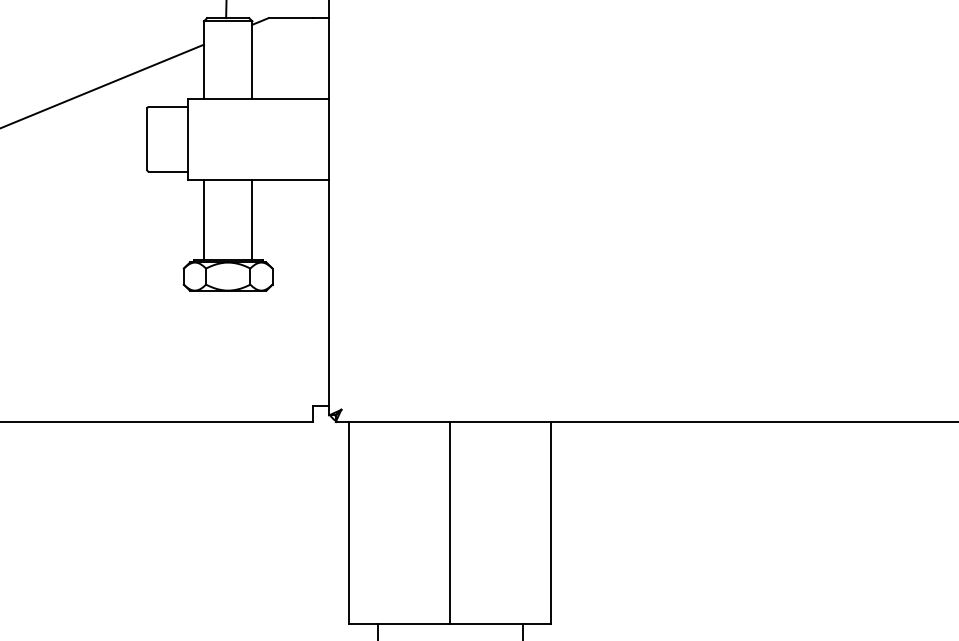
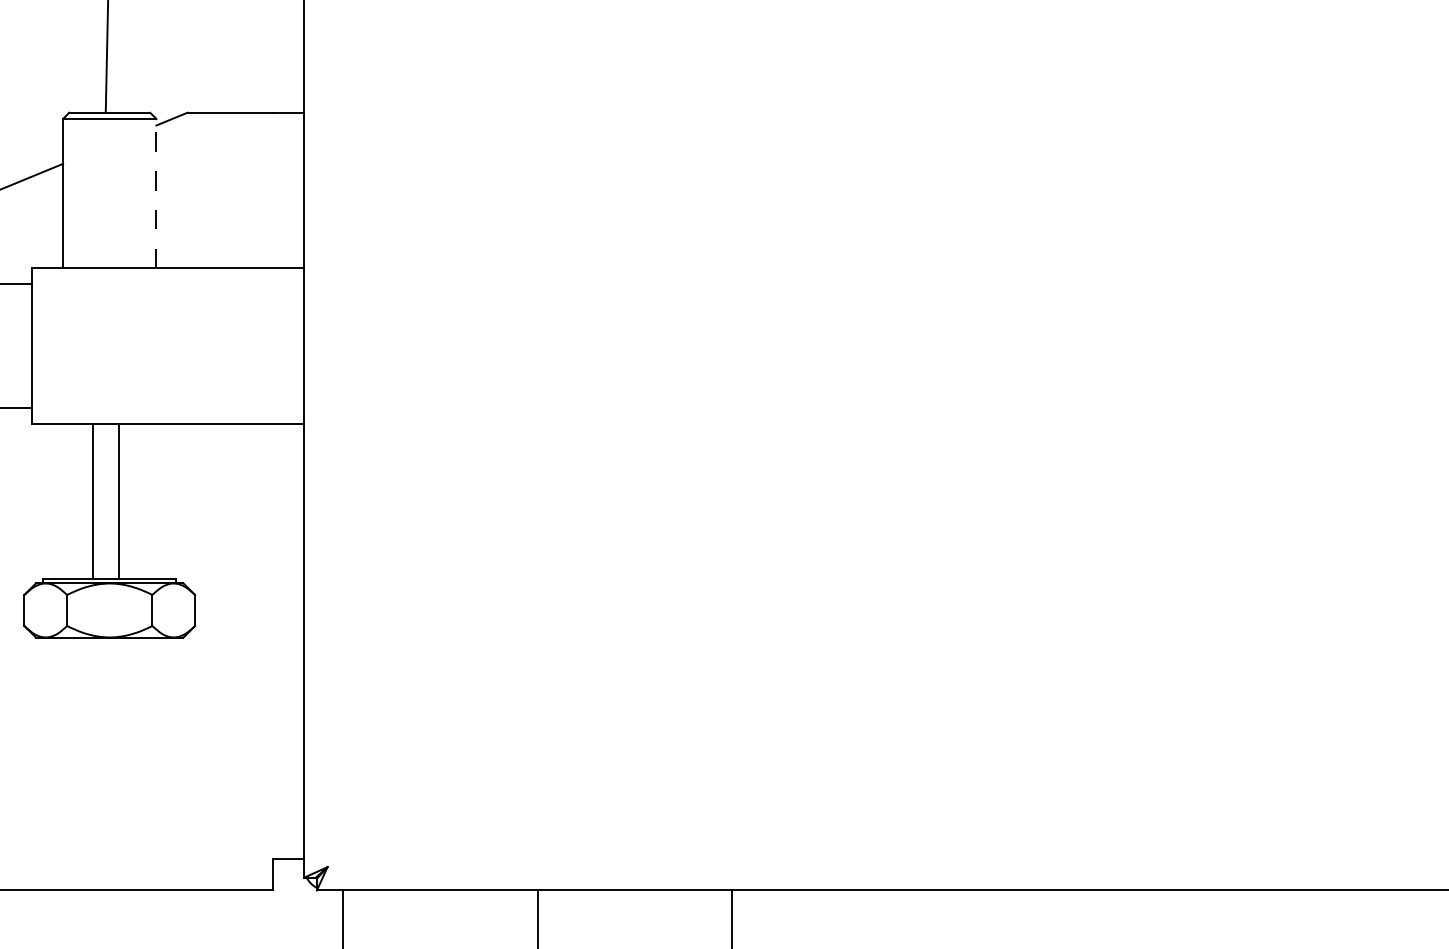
line: (252, 60) -> (156, 194), solid -> dashed
line: (203, 219) -> (118, 500), moved
line: (252, 219) -> (92, 500), moved

